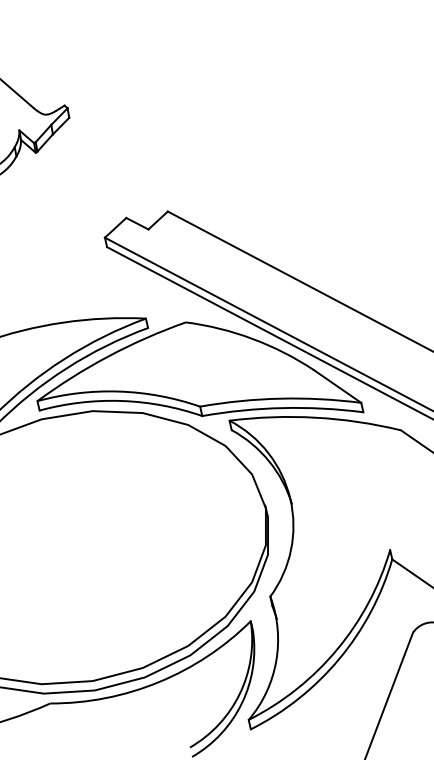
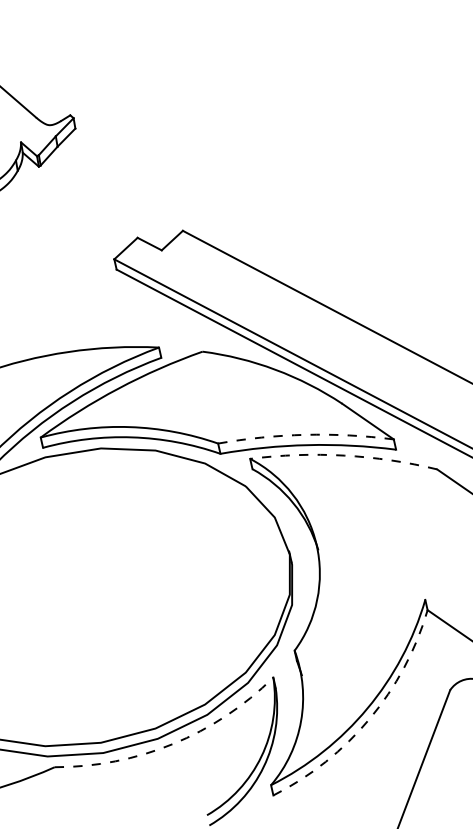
arc: (280, 398) -> (305, 434), solid -> dashed
arc: (315, 417) -> (343, 455), solid -> dashed
arc: (339, 659) -> (370, 719), solid -> dashed
arc: (158, 682) -> (172, 744), solid -> dashed

